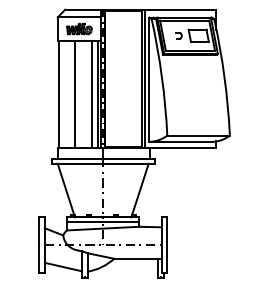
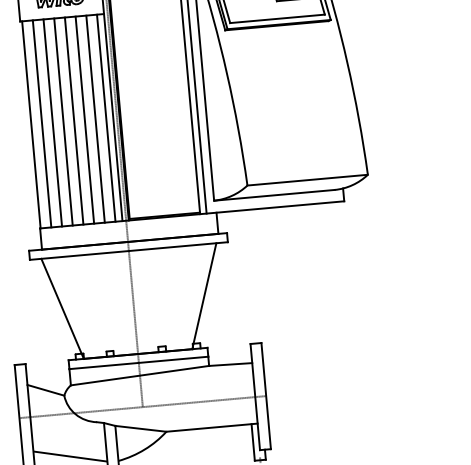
line: (64, 94) -> (42, 124), added
line: (69, 94) -> (52, 123), added
line: (80, 94) -> (73, 121), added
line: (86, 94) -> (84, 120), added

